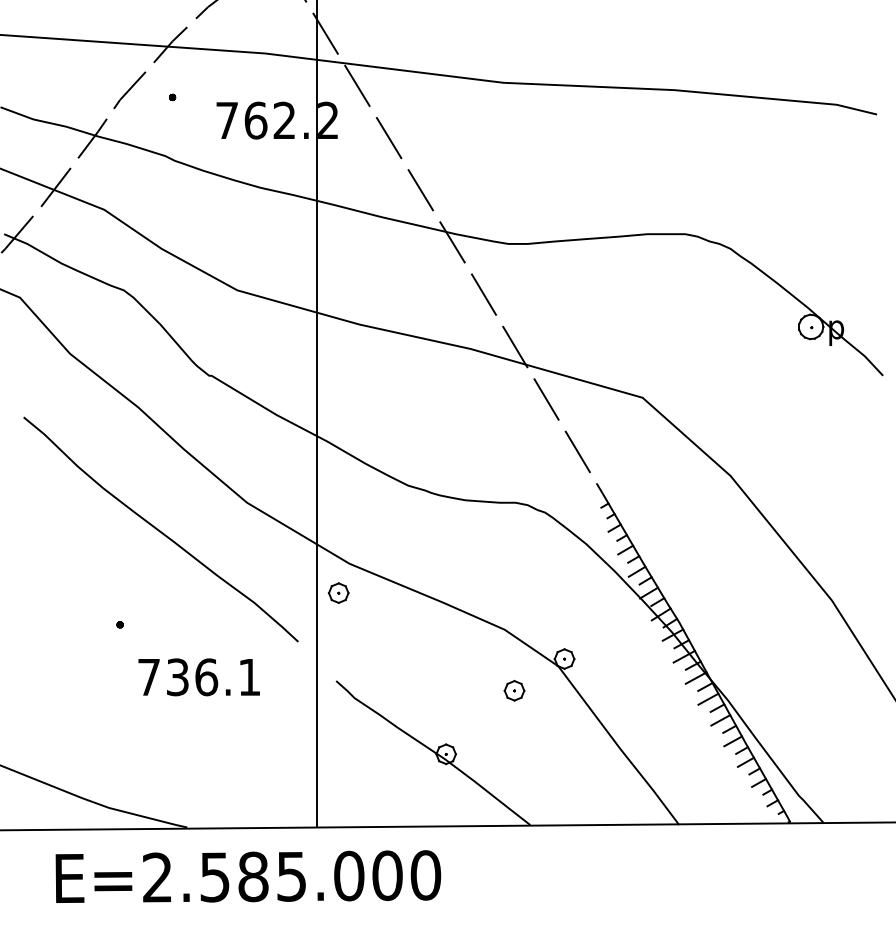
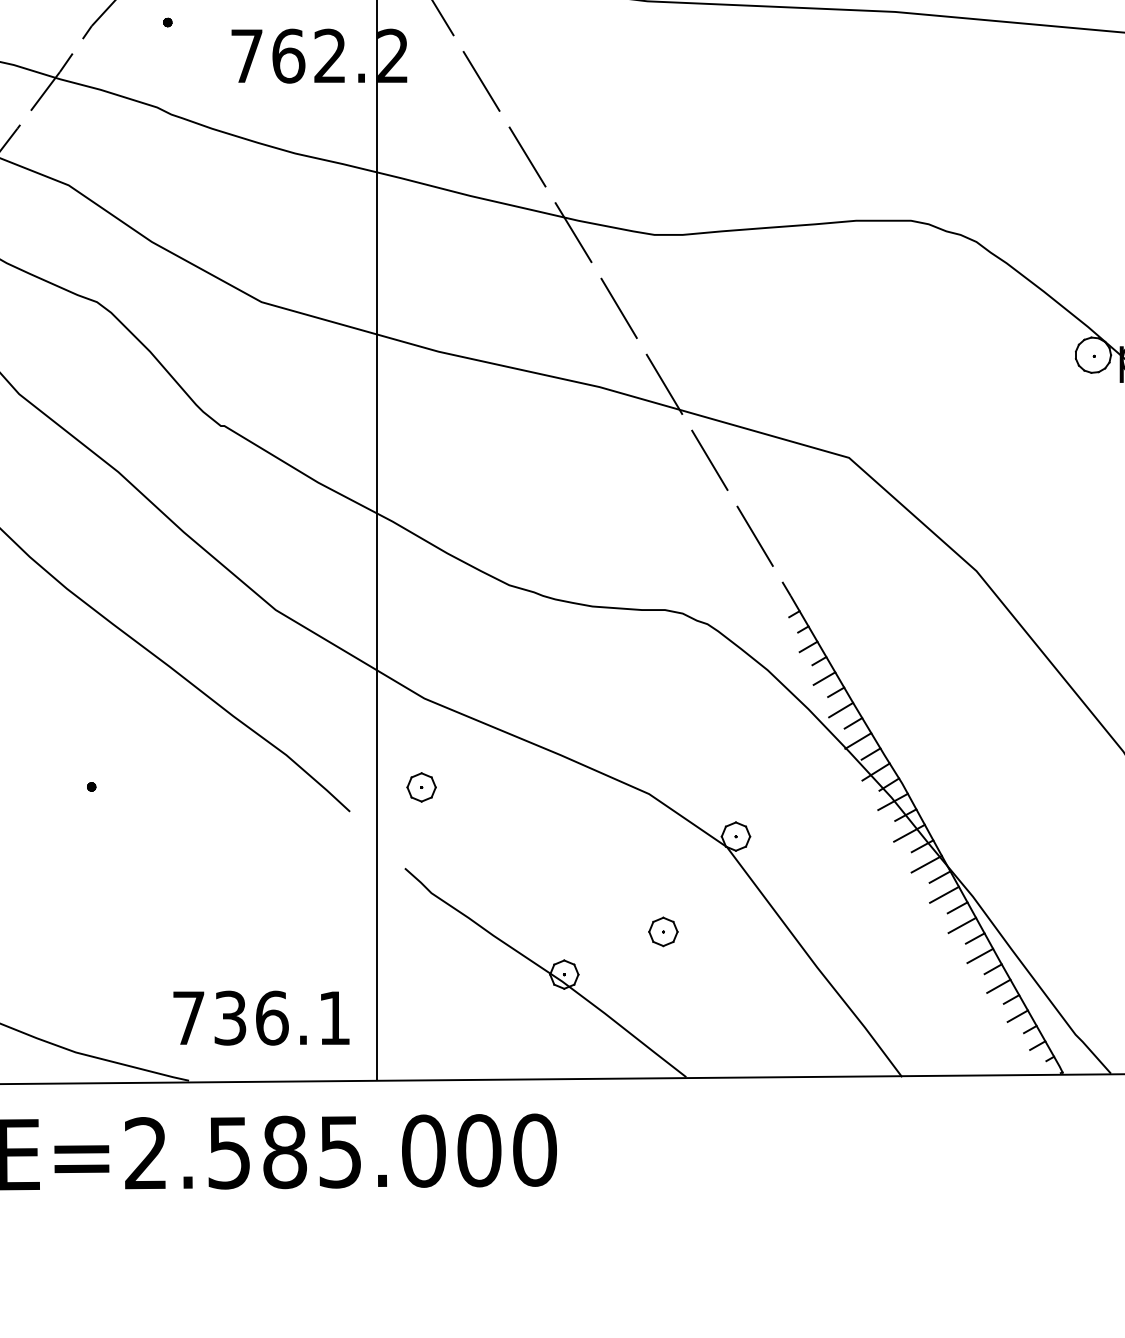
part: (338, 592) -> (421, 786), moved
text: (198, 677) -> (260, 1018), moved
part: (514, 690) -> (663, 931), moved

